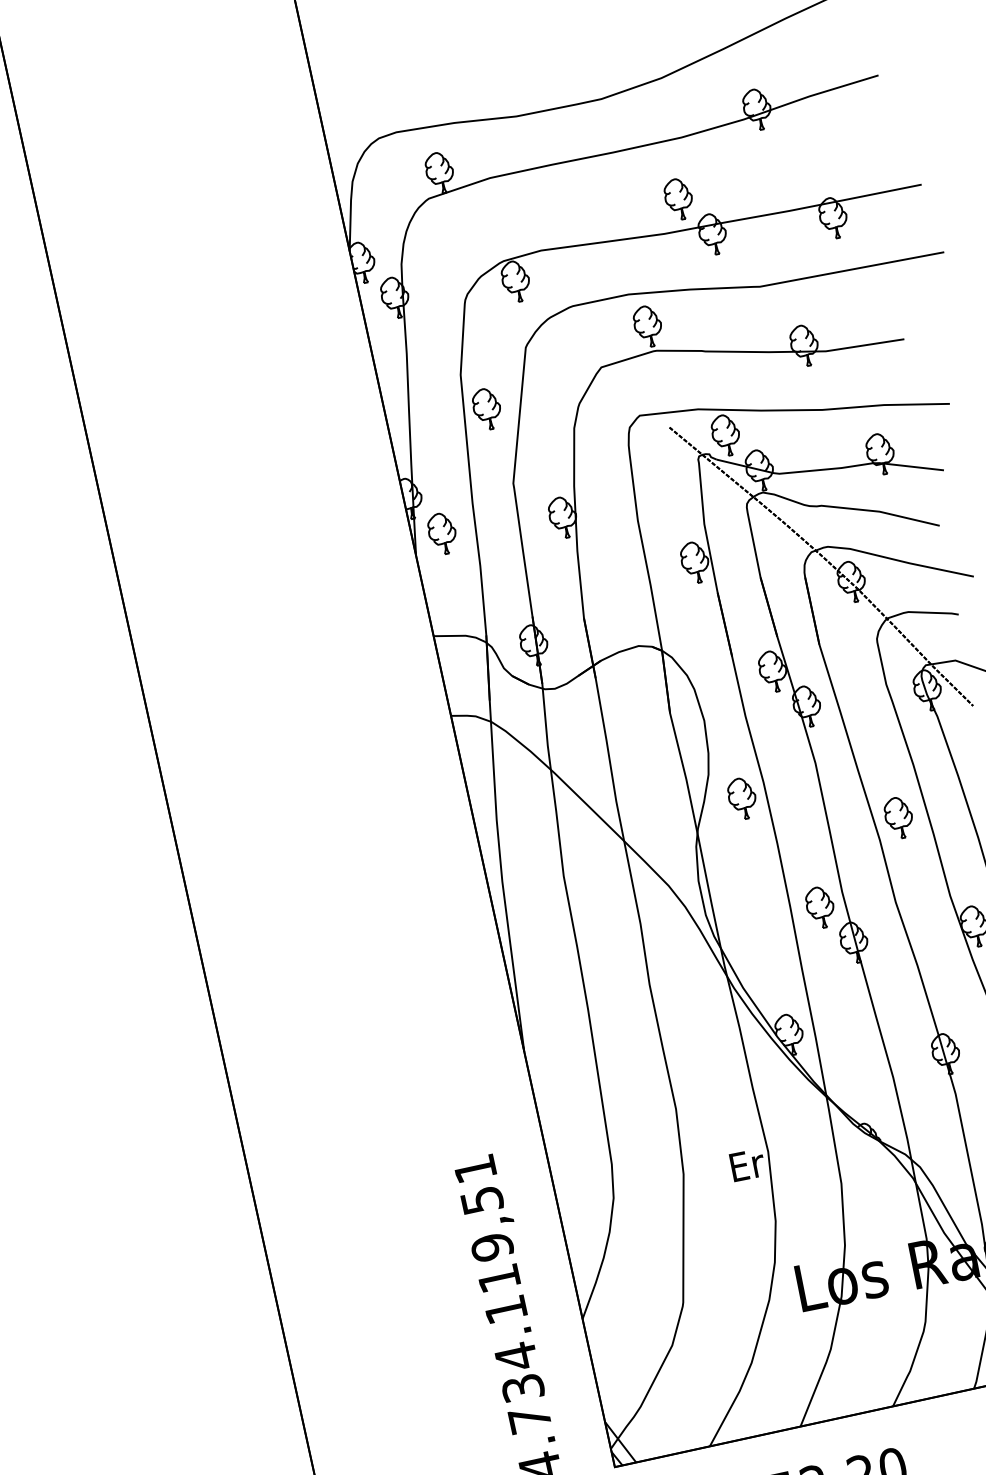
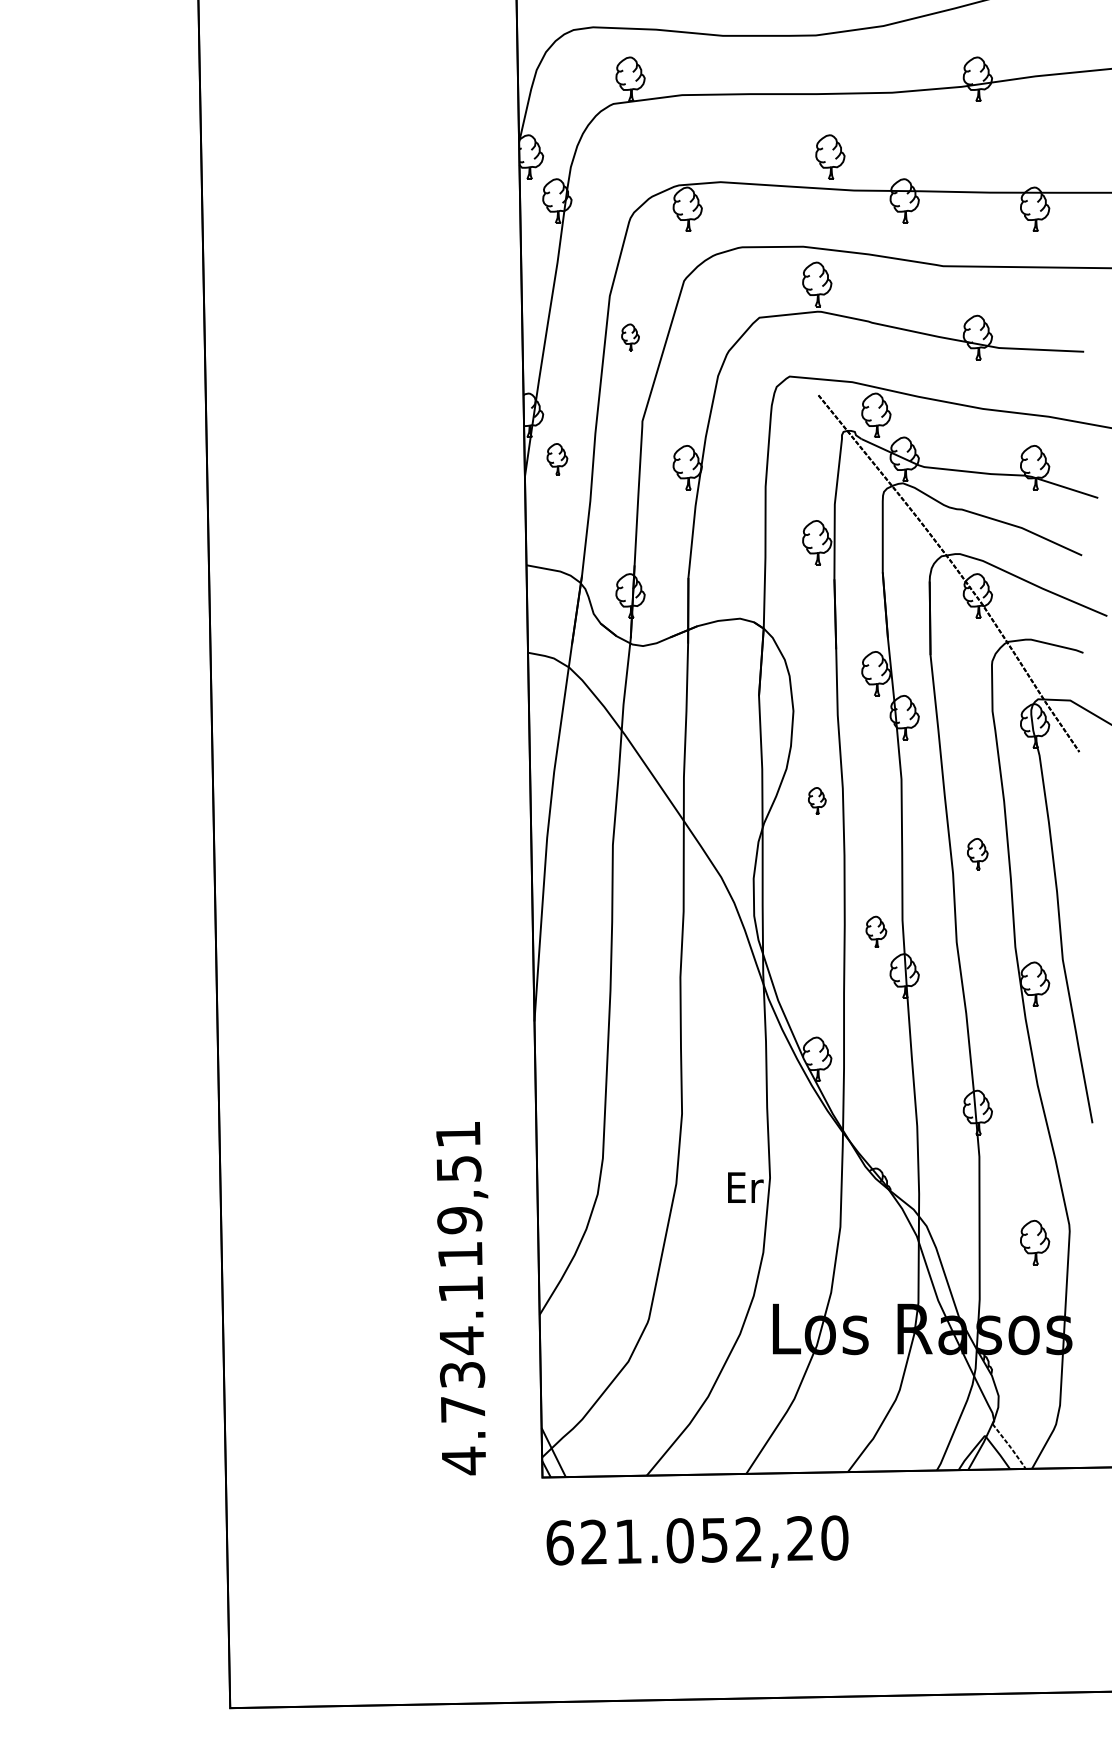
part: (678, 198) -> (830, 156), moved
part: (487, 409) -> (630, 337), size x0.6
part: (442, 532) -> (557, 458), size x0.7
part: (742, 798) -> (817, 800), size x0.6
part: (898, 817) -> (977, 853), size x0.7
part: (820, 907) -> (876, 931), size x0.7

